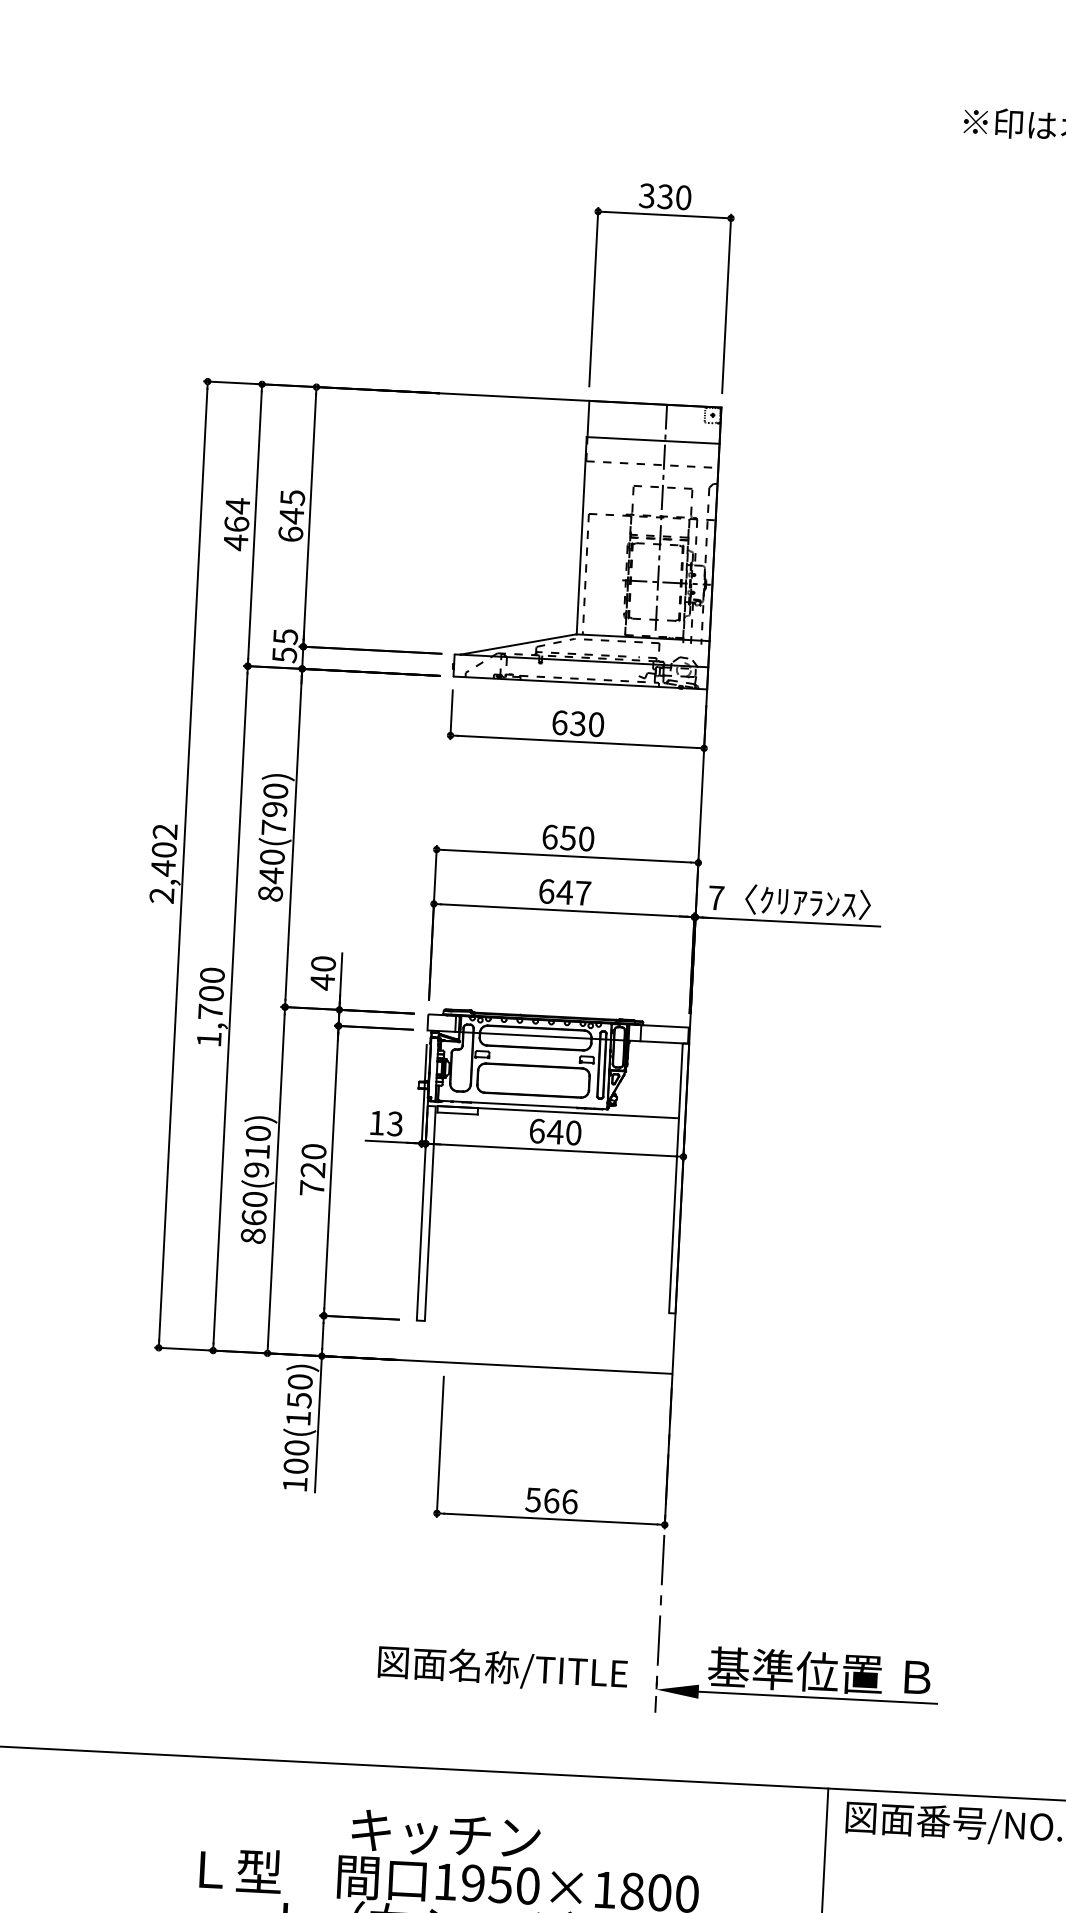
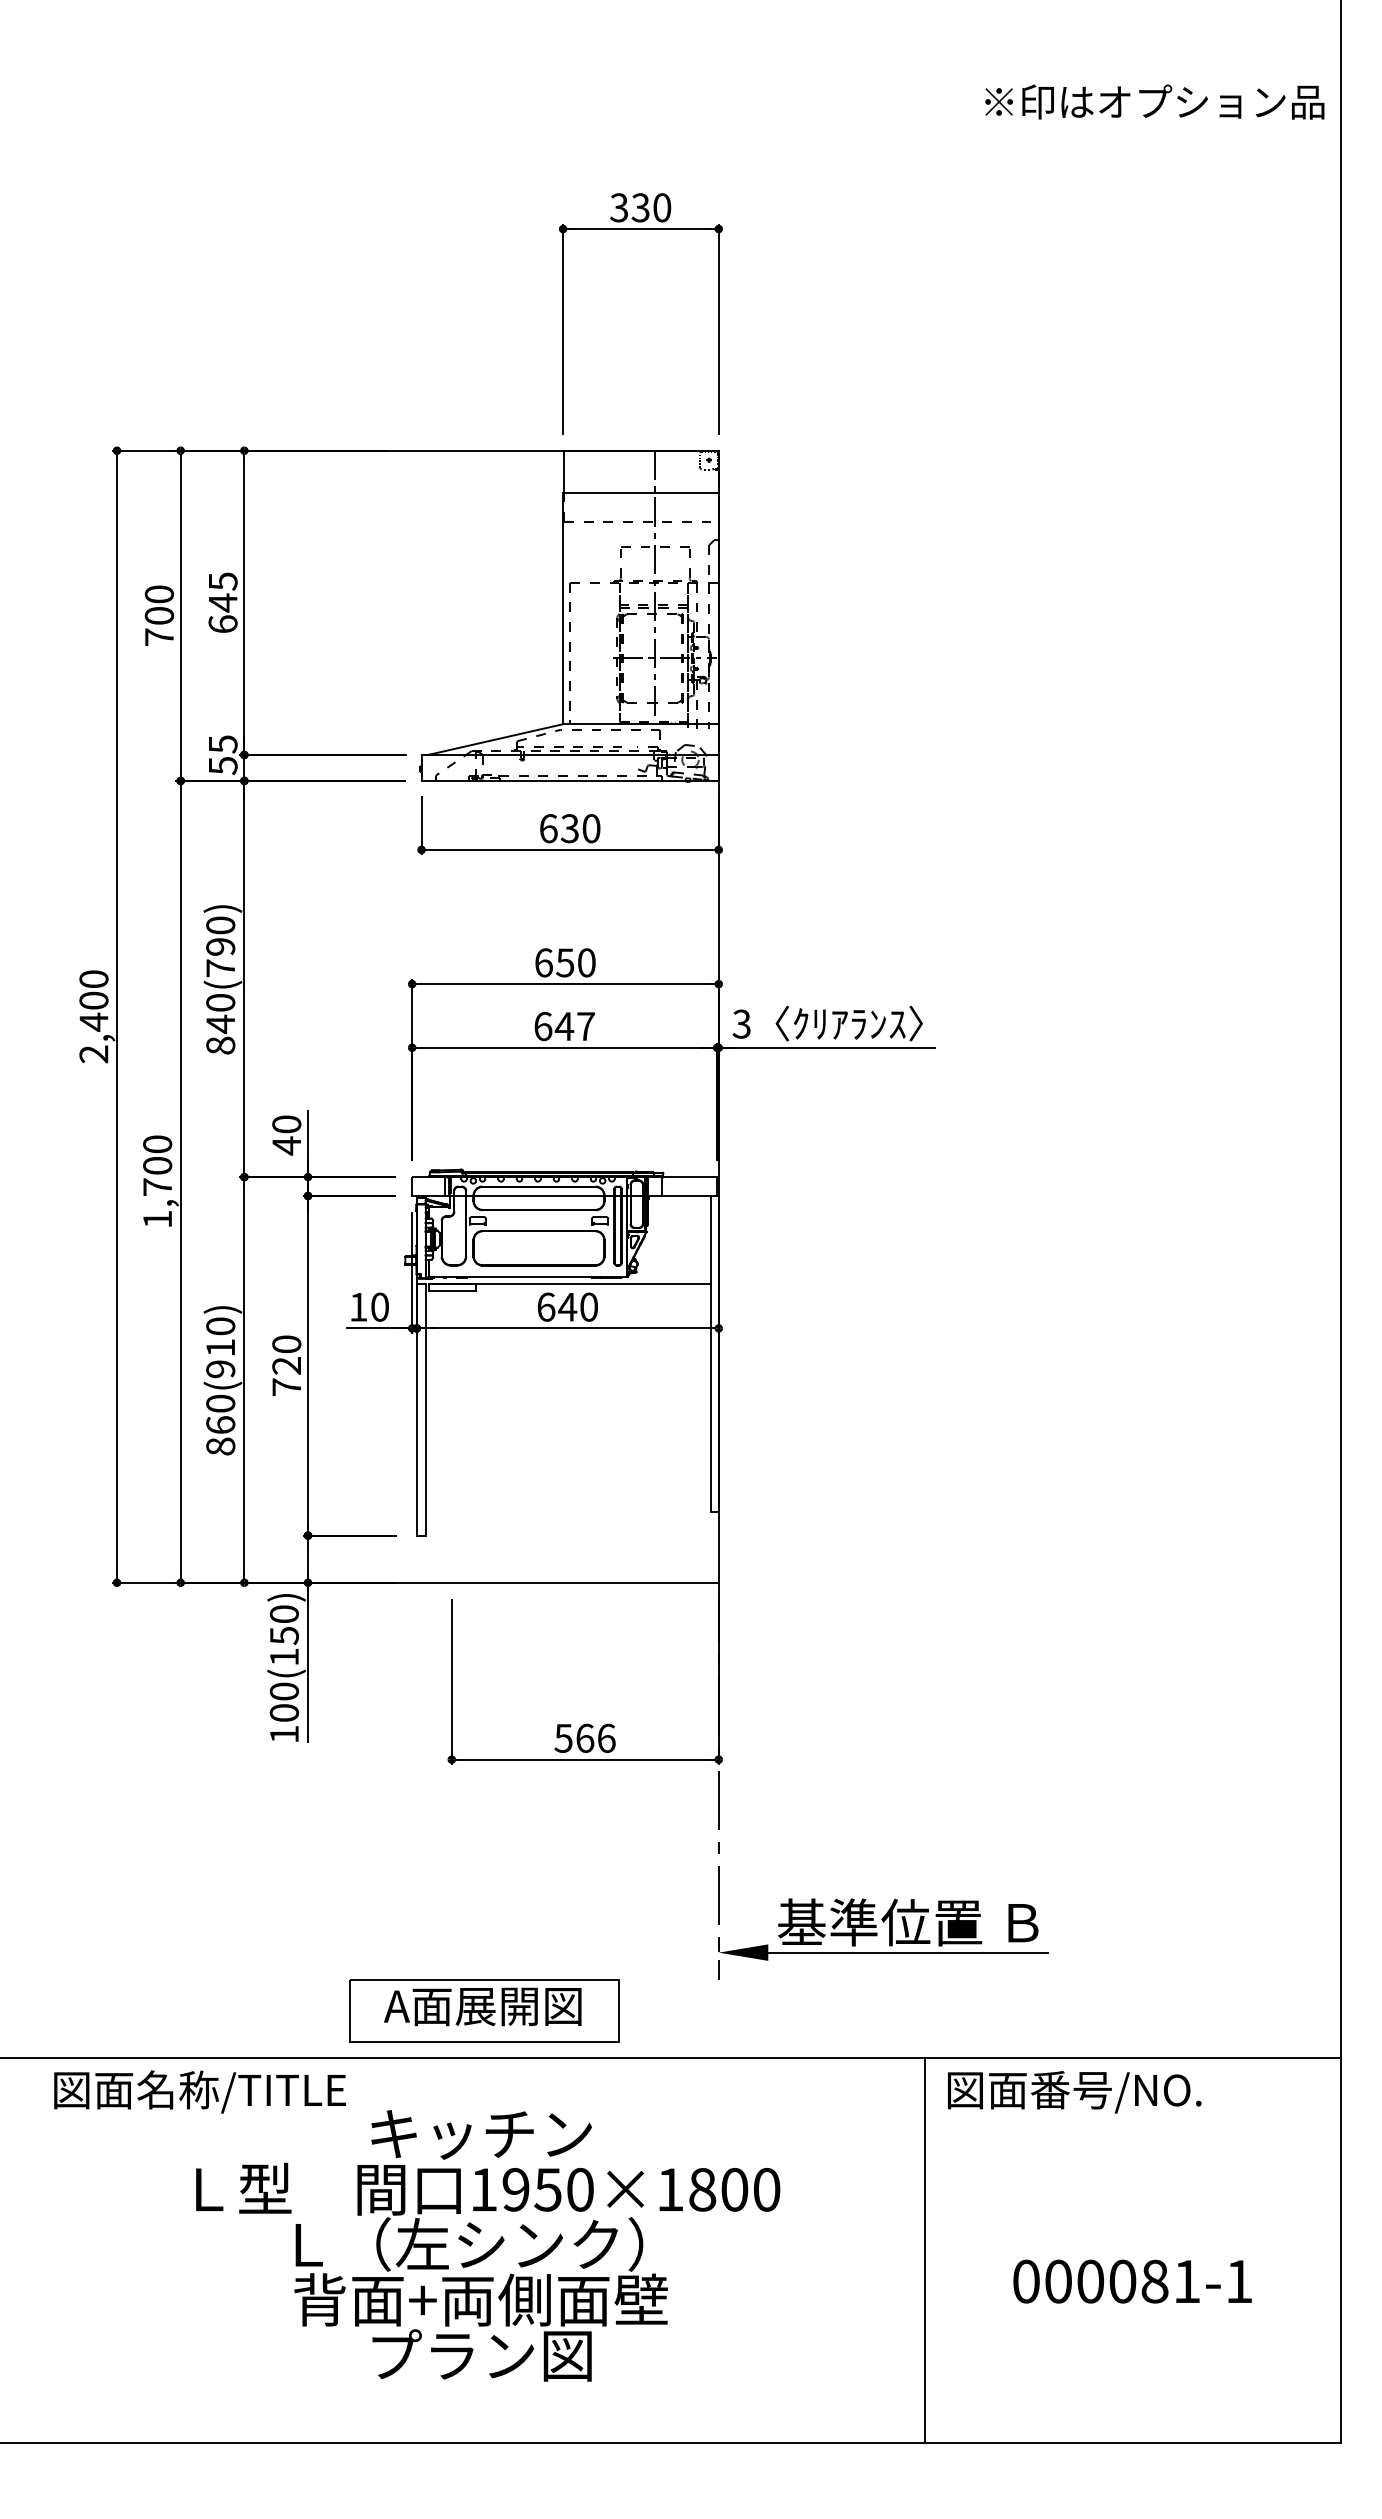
text: (236, 524) -> (159, 615), 464 -> 700
text: (164, 831) -> (93, 979), 2,402 -> 2,400
text: (716, 897) -> (741, 1023), 7 -> 3
text: (394, 1123) -> (379, 1306), 13 -> 10
text: (502, 1668) -> (199, 2091), moved
part: (454, 1728) -> (484, 2010), added

